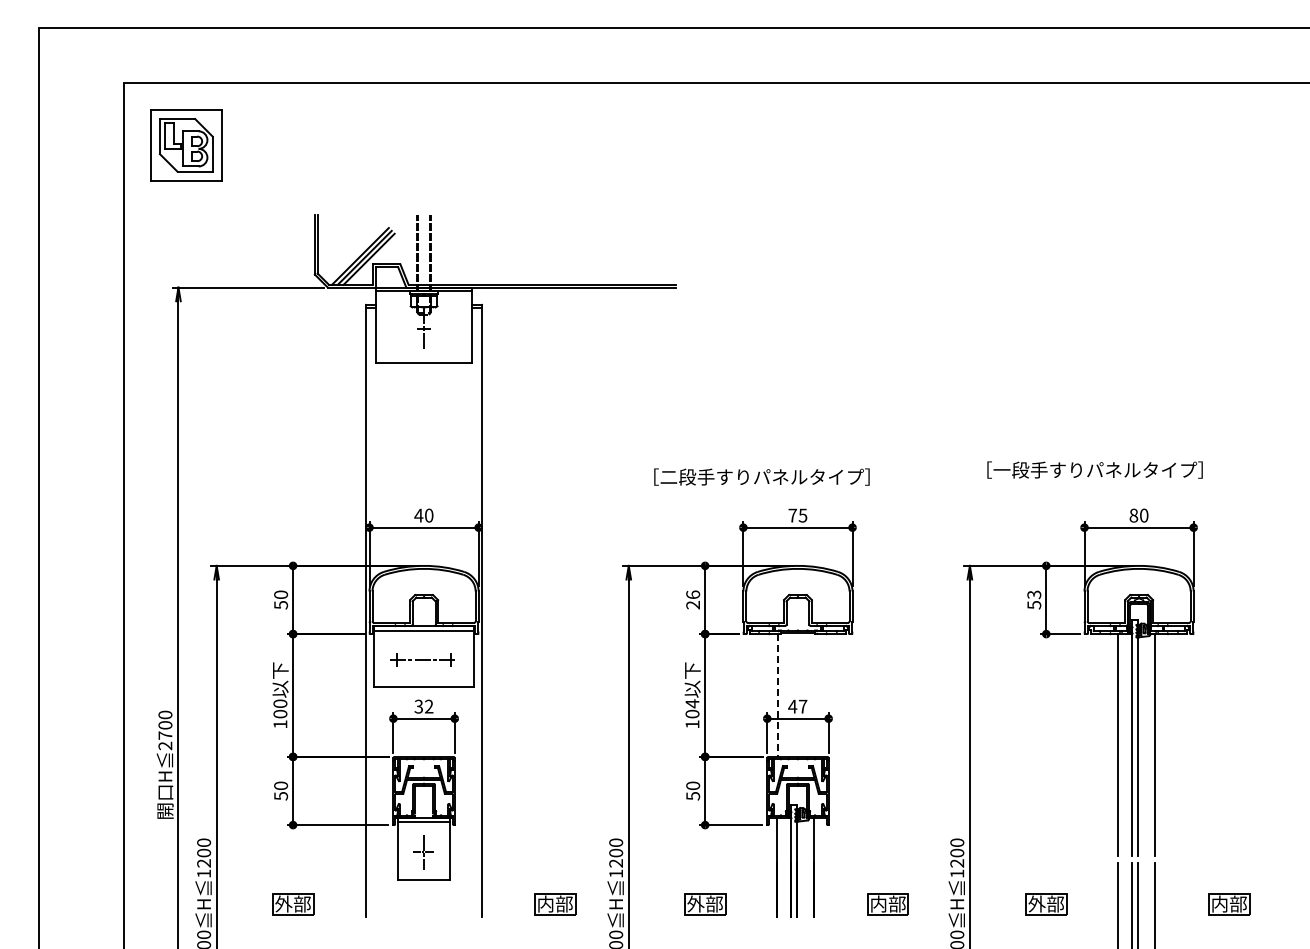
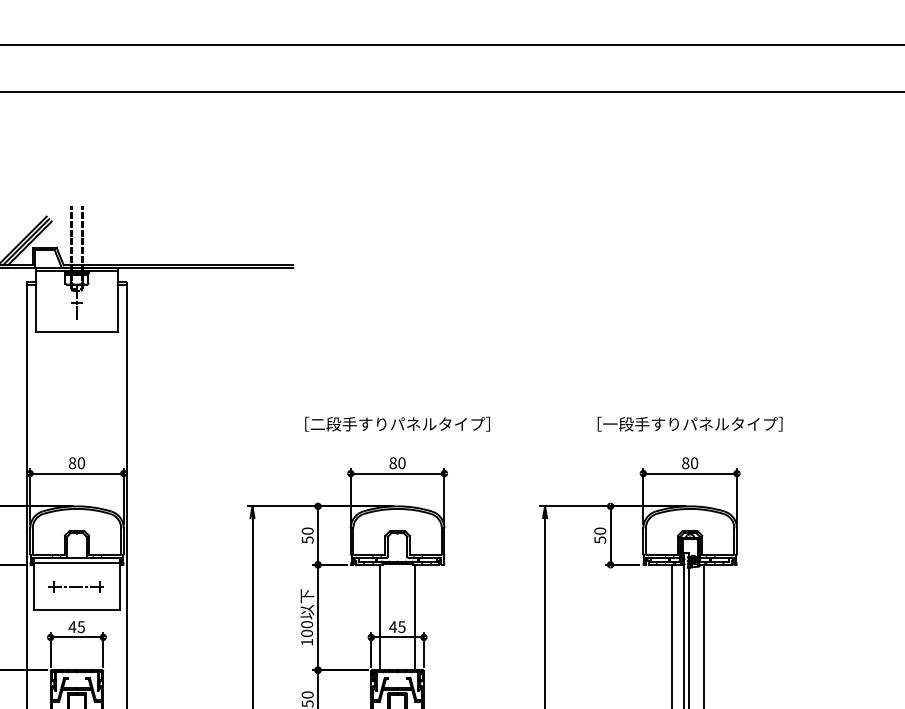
text: (1094, 469) -> (689, 423), moved
text: (761, 476) -> (397, 423), moved
text: (418, 515) -> (72, 463), 40 -> 80
text: (797, 515) -> (397, 463), 75 -> 80
text: (1034, 594) -> (600, 530), 53 -> 50
text: (693, 599) -> (308, 535), 26 -> 50
line: (818, 694) -> (415, 616), added
line: (777, 695) -> (380, 617), dashed -> solid
text: (692, 703) -> (307, 624), 104 -> 100
text: (423, 706) -> (76, 626), 32 -> 45
text: (802, 706) -> (401, 626), 47 -> 45

